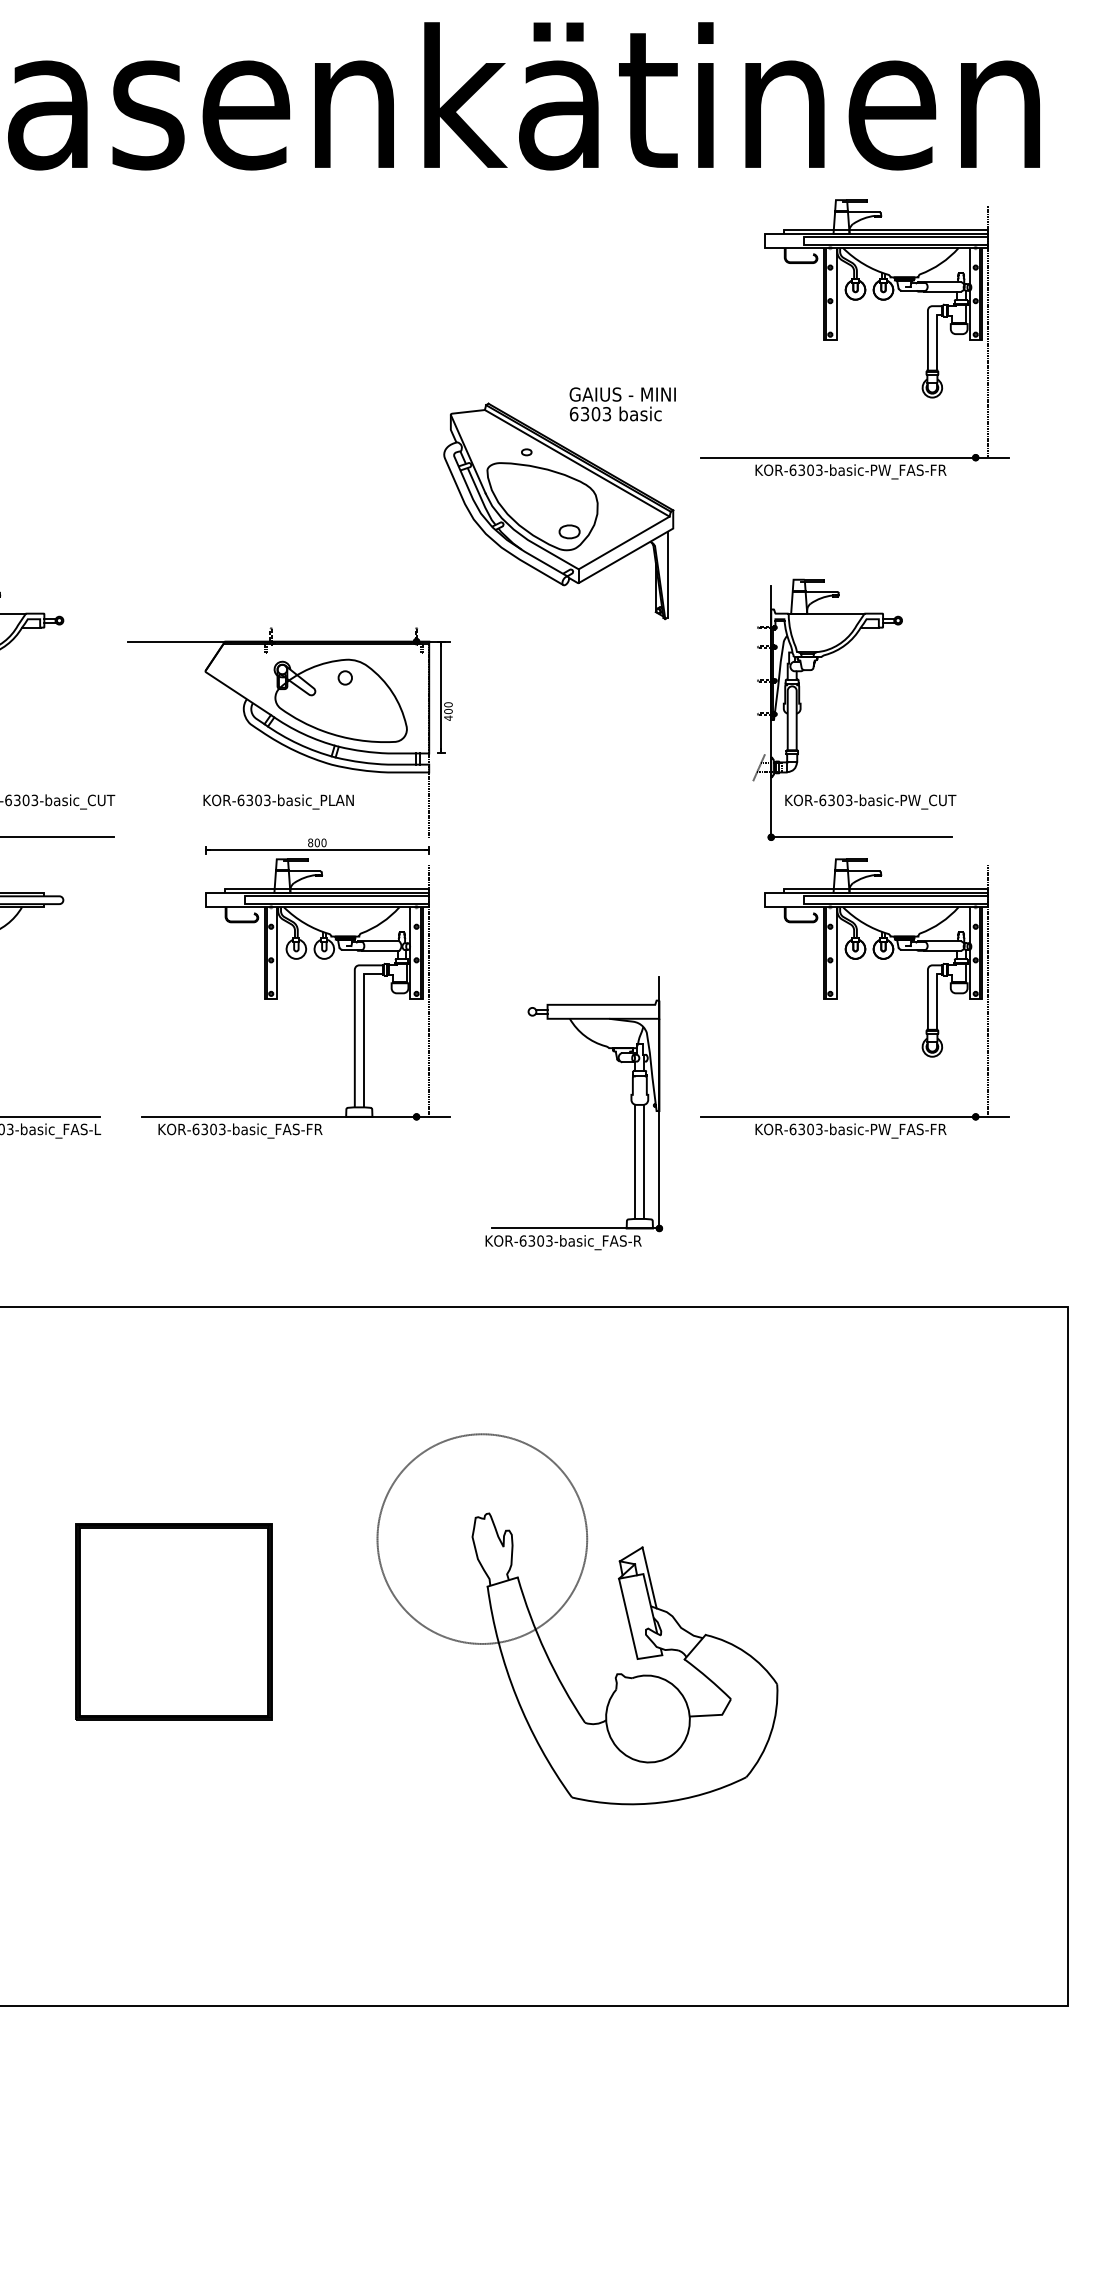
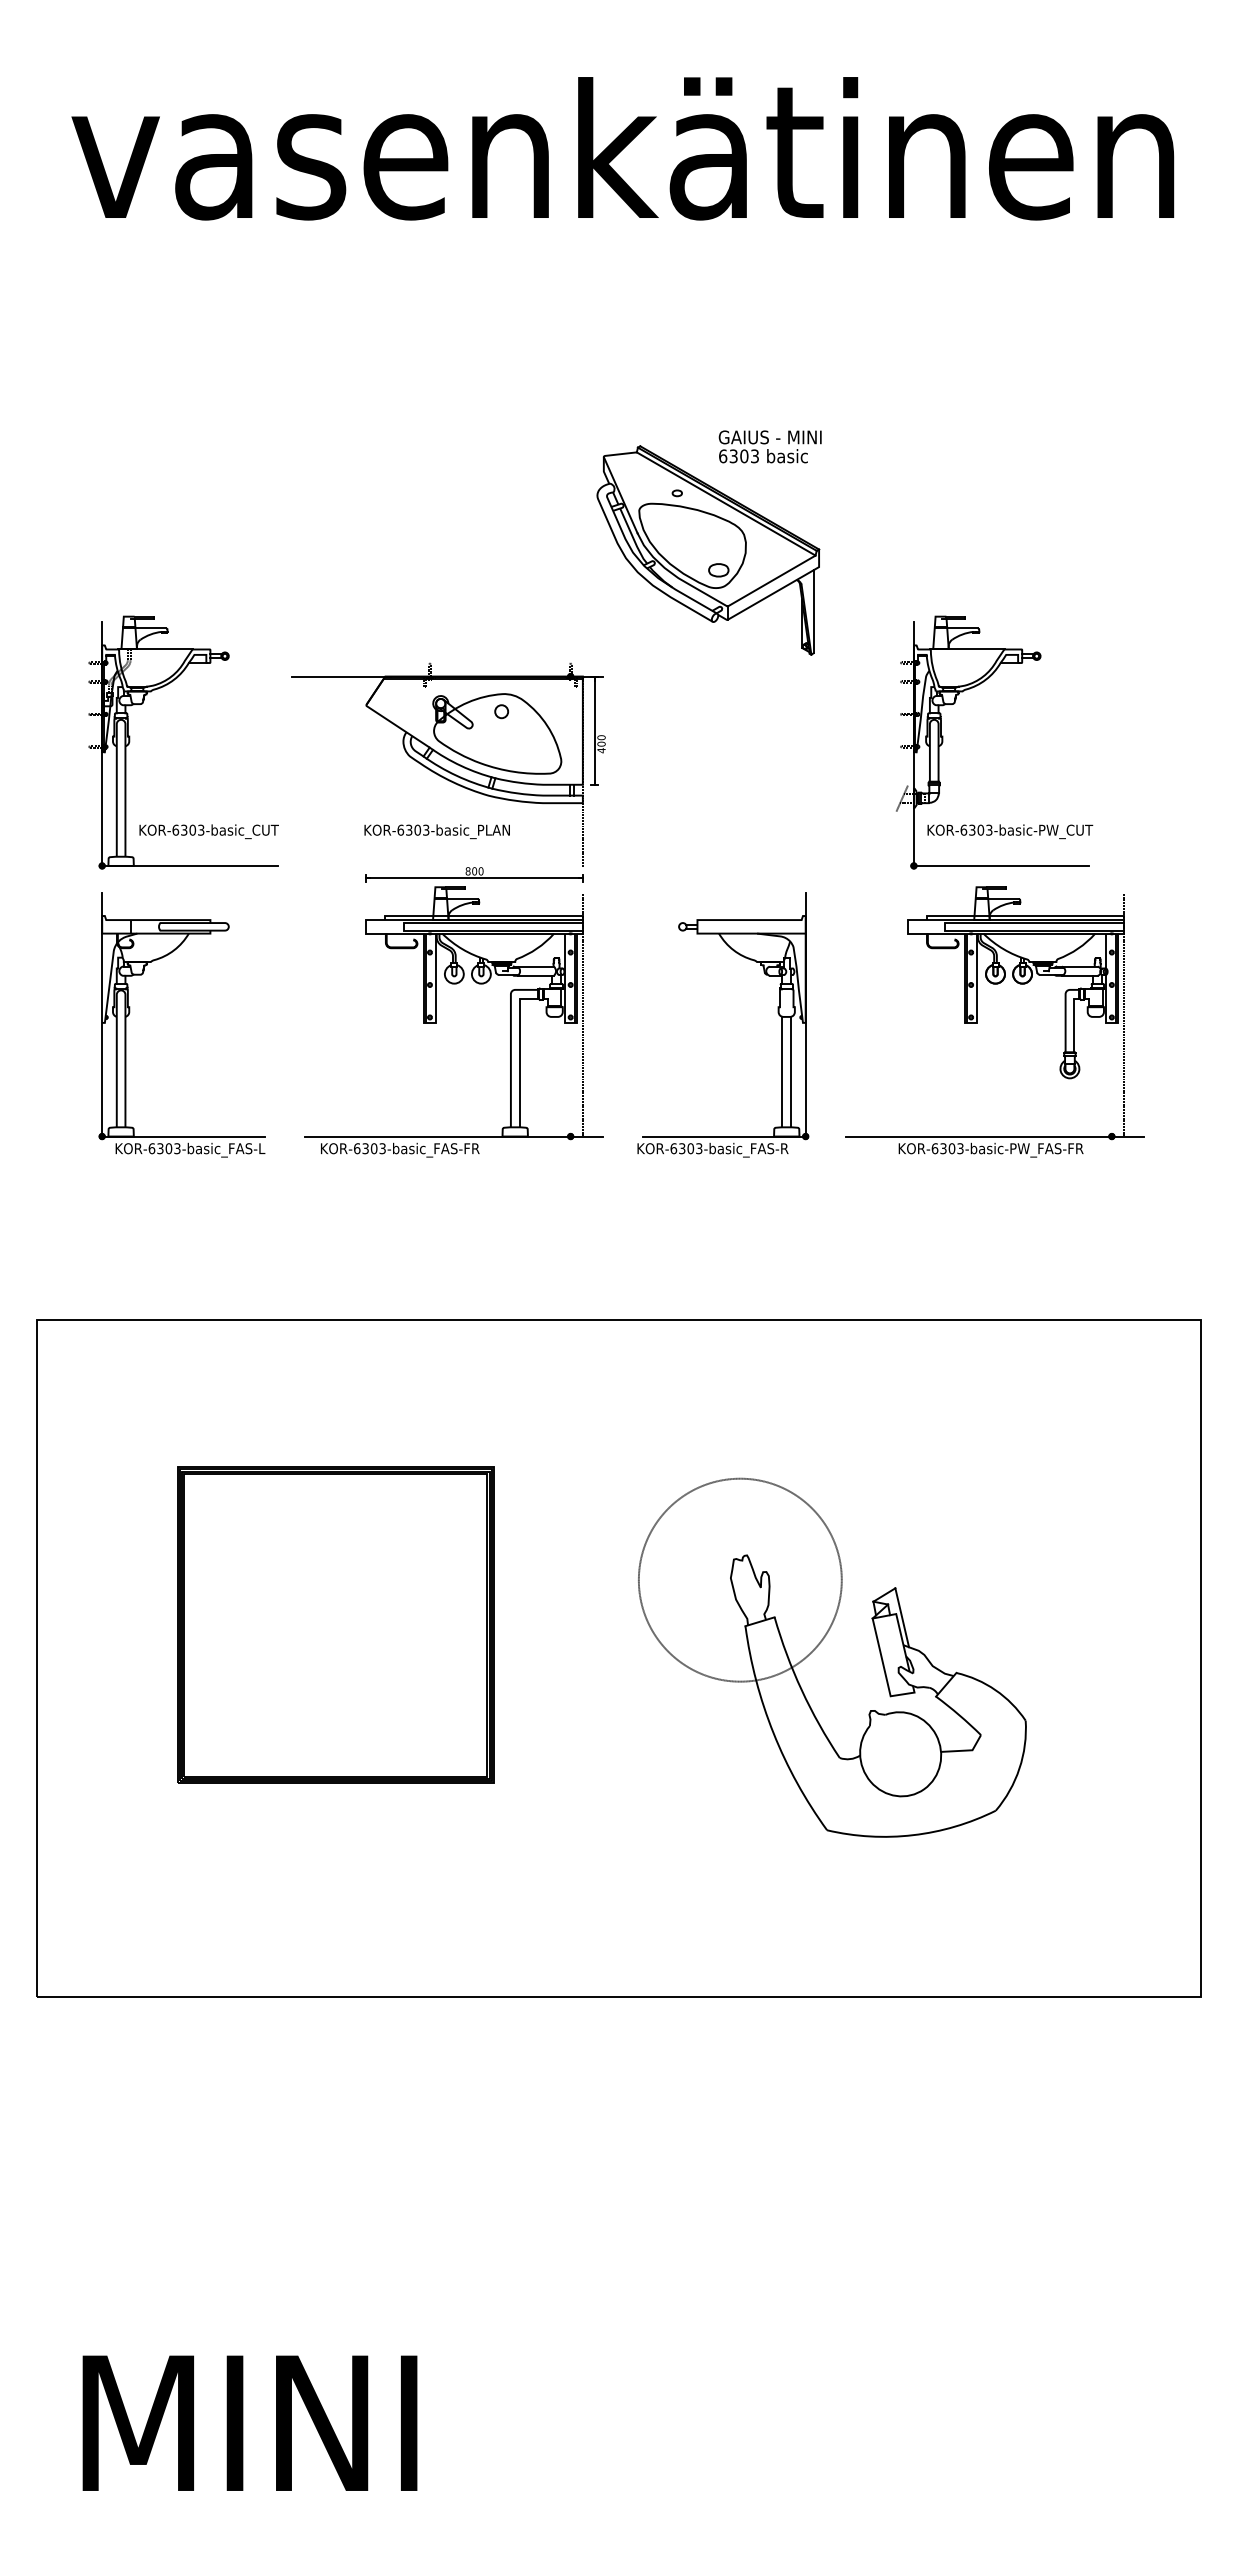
part: (836, 338) -> (977, 383), removed
part: (630, 1101) -> (777, 1013), moved
part: (564, 1606) -> (819, 1645), moved
part: (173, 1621) -> (335, 1624), size x1.67

